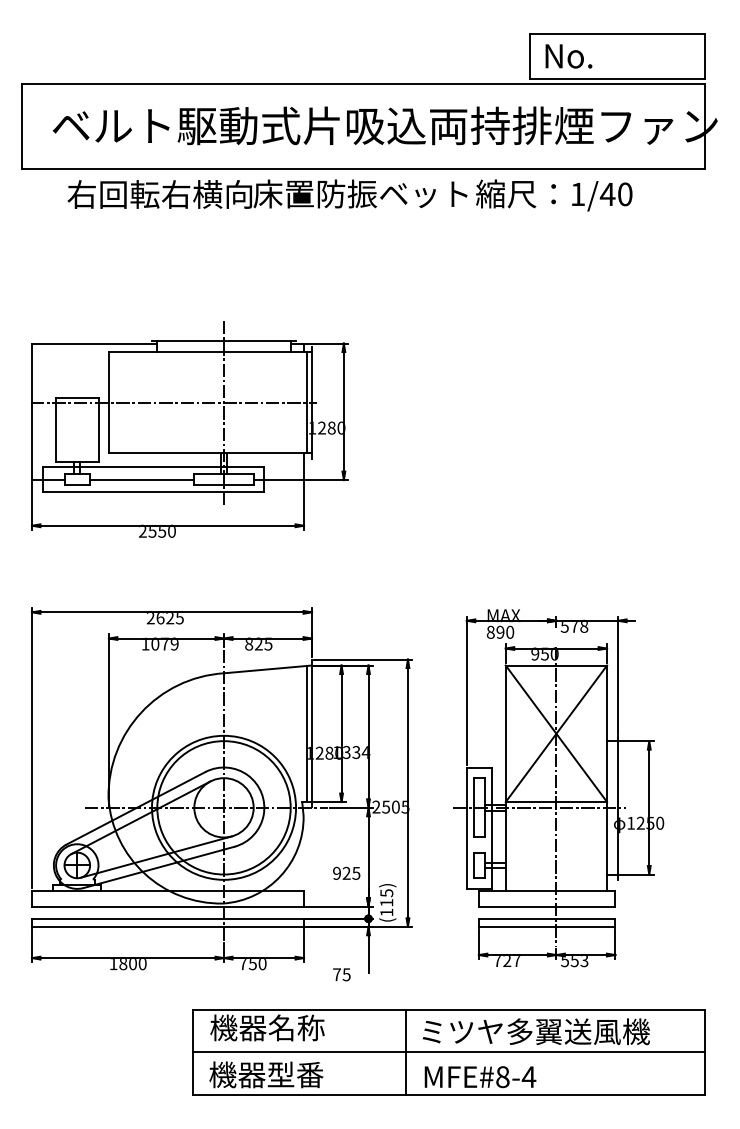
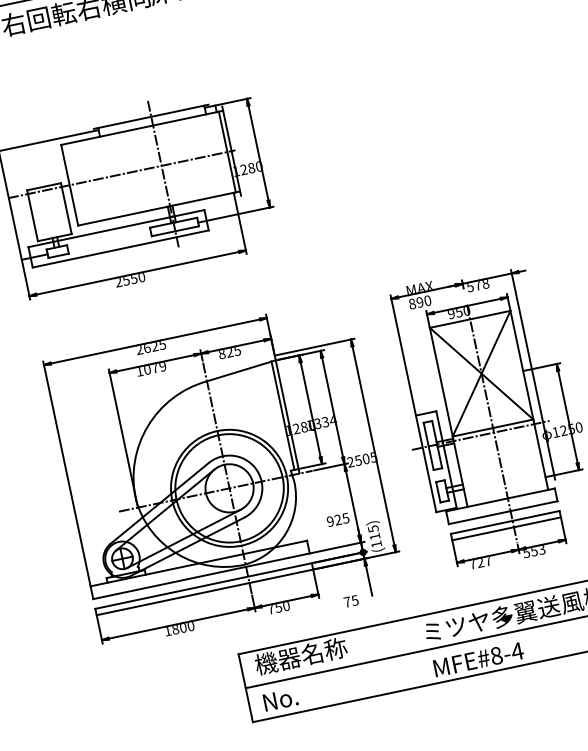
line: (142, 480) -> (109, 241), removed
line: (406, 1052) -> (415, 652), removed
text: (266, 1074) -> (308, 693), 機器型番 -> No.

